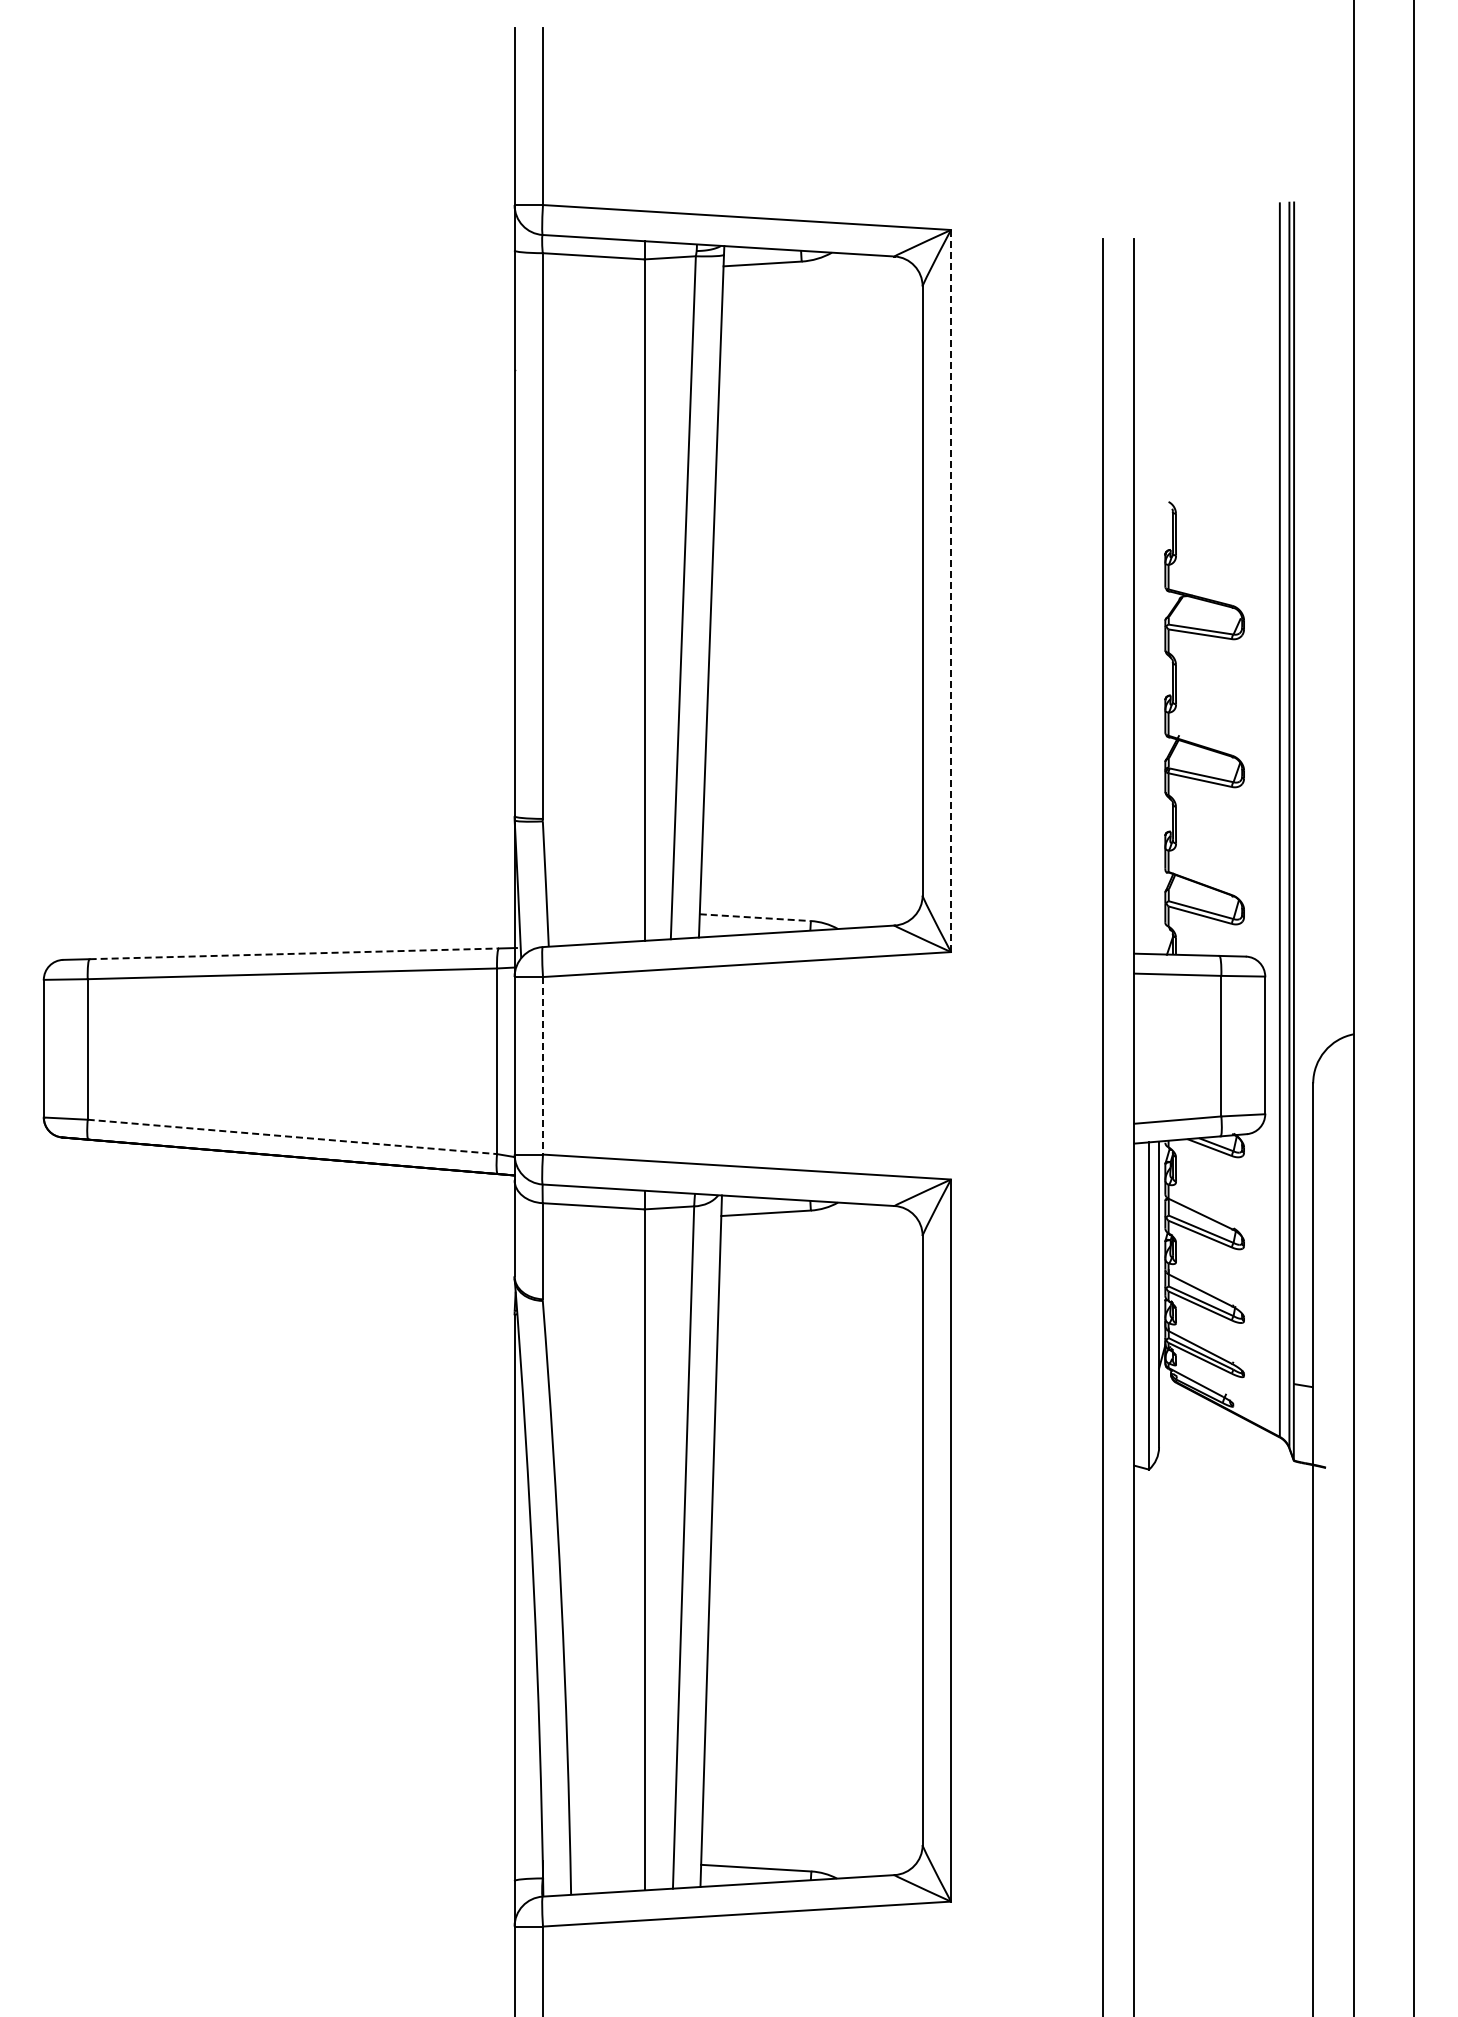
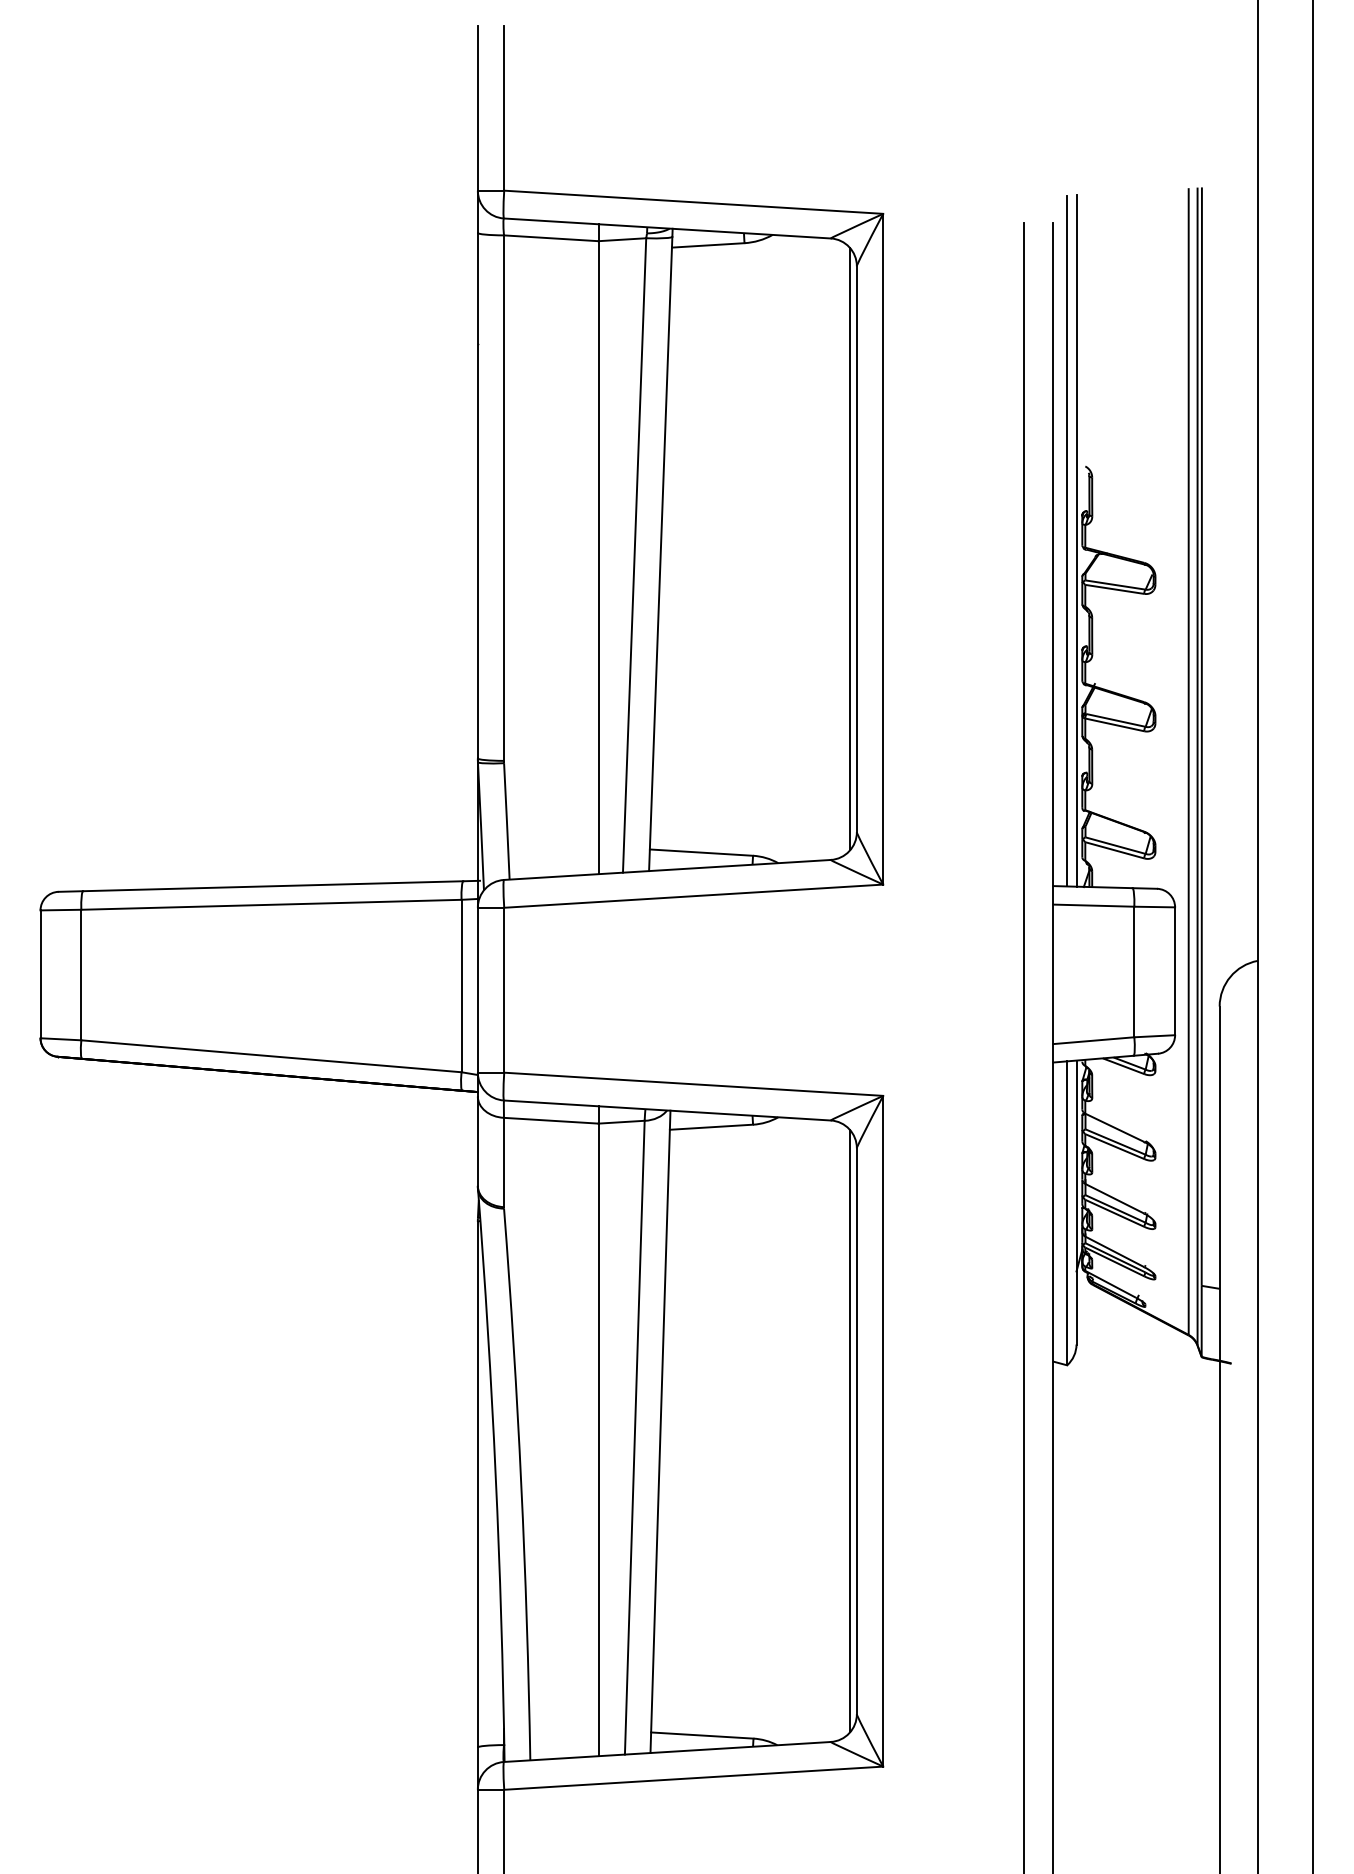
line: (1159, 581) -> (1076, 540), added
line: (1149, 582) -> (1067, 541), added
line: (915, 590) -> (850, 548), added
line: (951, 591) -> (883, 549), dashed -> solid
line: (755, 917) -> (701, 852), dashed -> solid
line: (294, 953) -> (273, 885), dashed -> solid
line: (543, 1065) -> (504, 989), dashed -> solid
line: (292, 1136) -> (271, 1055), dashed -> solid
line: (915, 1540) -> (850, 1431), added

